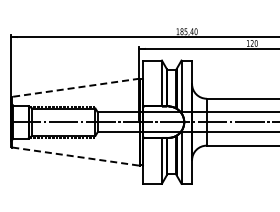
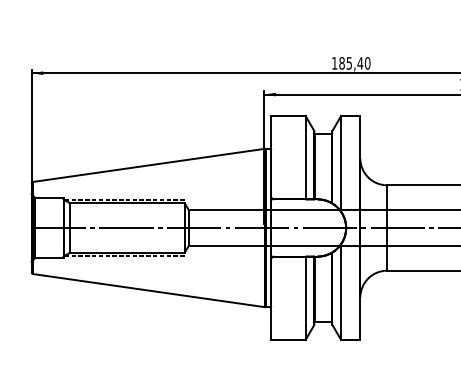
line: (75, 87) -> (148, 164), dashed -> solid
line: (76, 156) -> (150, 290), dashed -> solid

